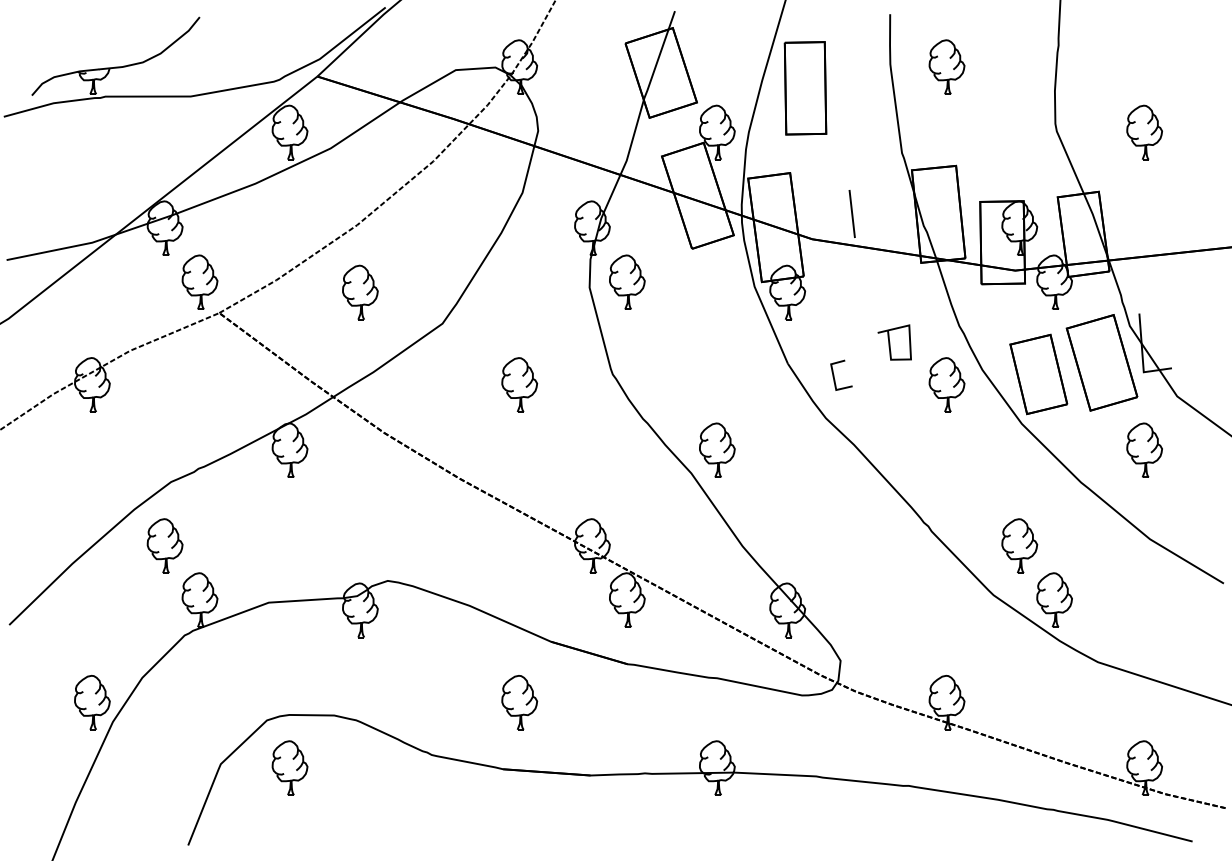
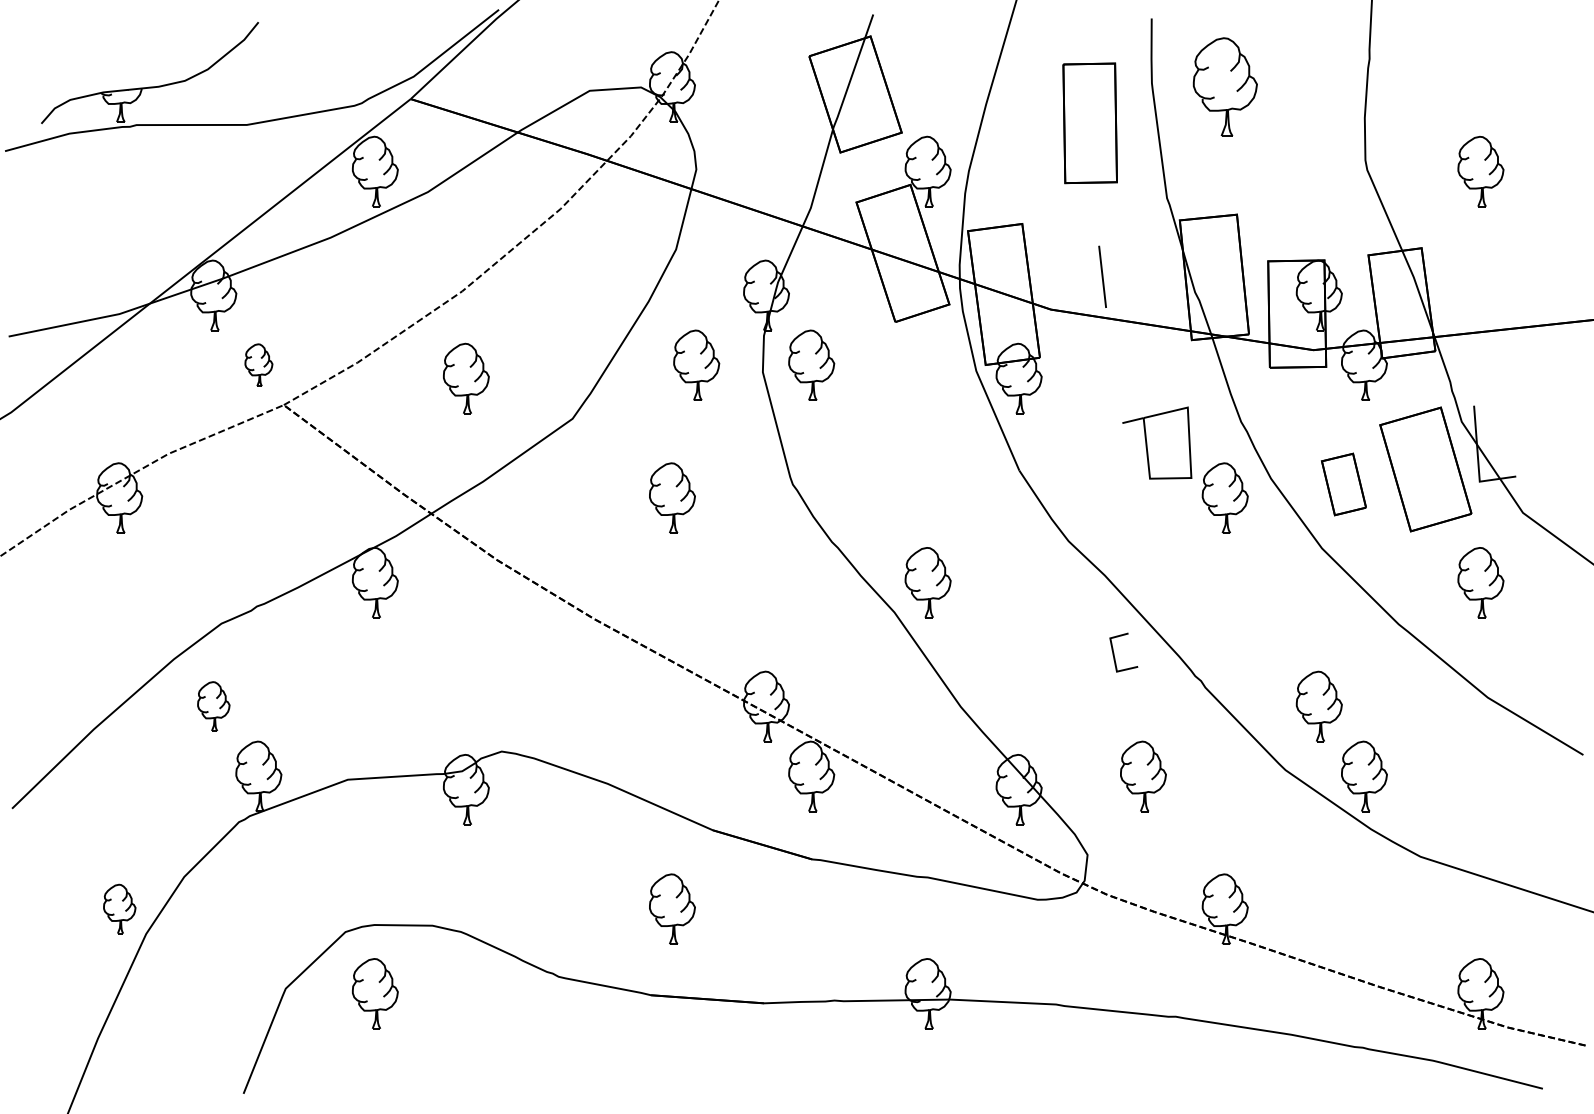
part: (946, 66) -> (1224, 86), size x1.4
part: (804, 88) -> (1089, 123), moved
part: (199, 281) -> (258, 364), size x0.6
part: (538, 281) -> (696, 364), added
part: (894, 342) -> (1157, 443), size x1.6
part: (1038, 374) -> (1343, 484), size x0.6
line: (834, 375) -> (1114, 652), moved
part: (164, 546) -> (213, 706), size x0.7
part: (883, 600) -> (1143, 776), added
part: (92, 702) -> (119, 908), size x0.7

